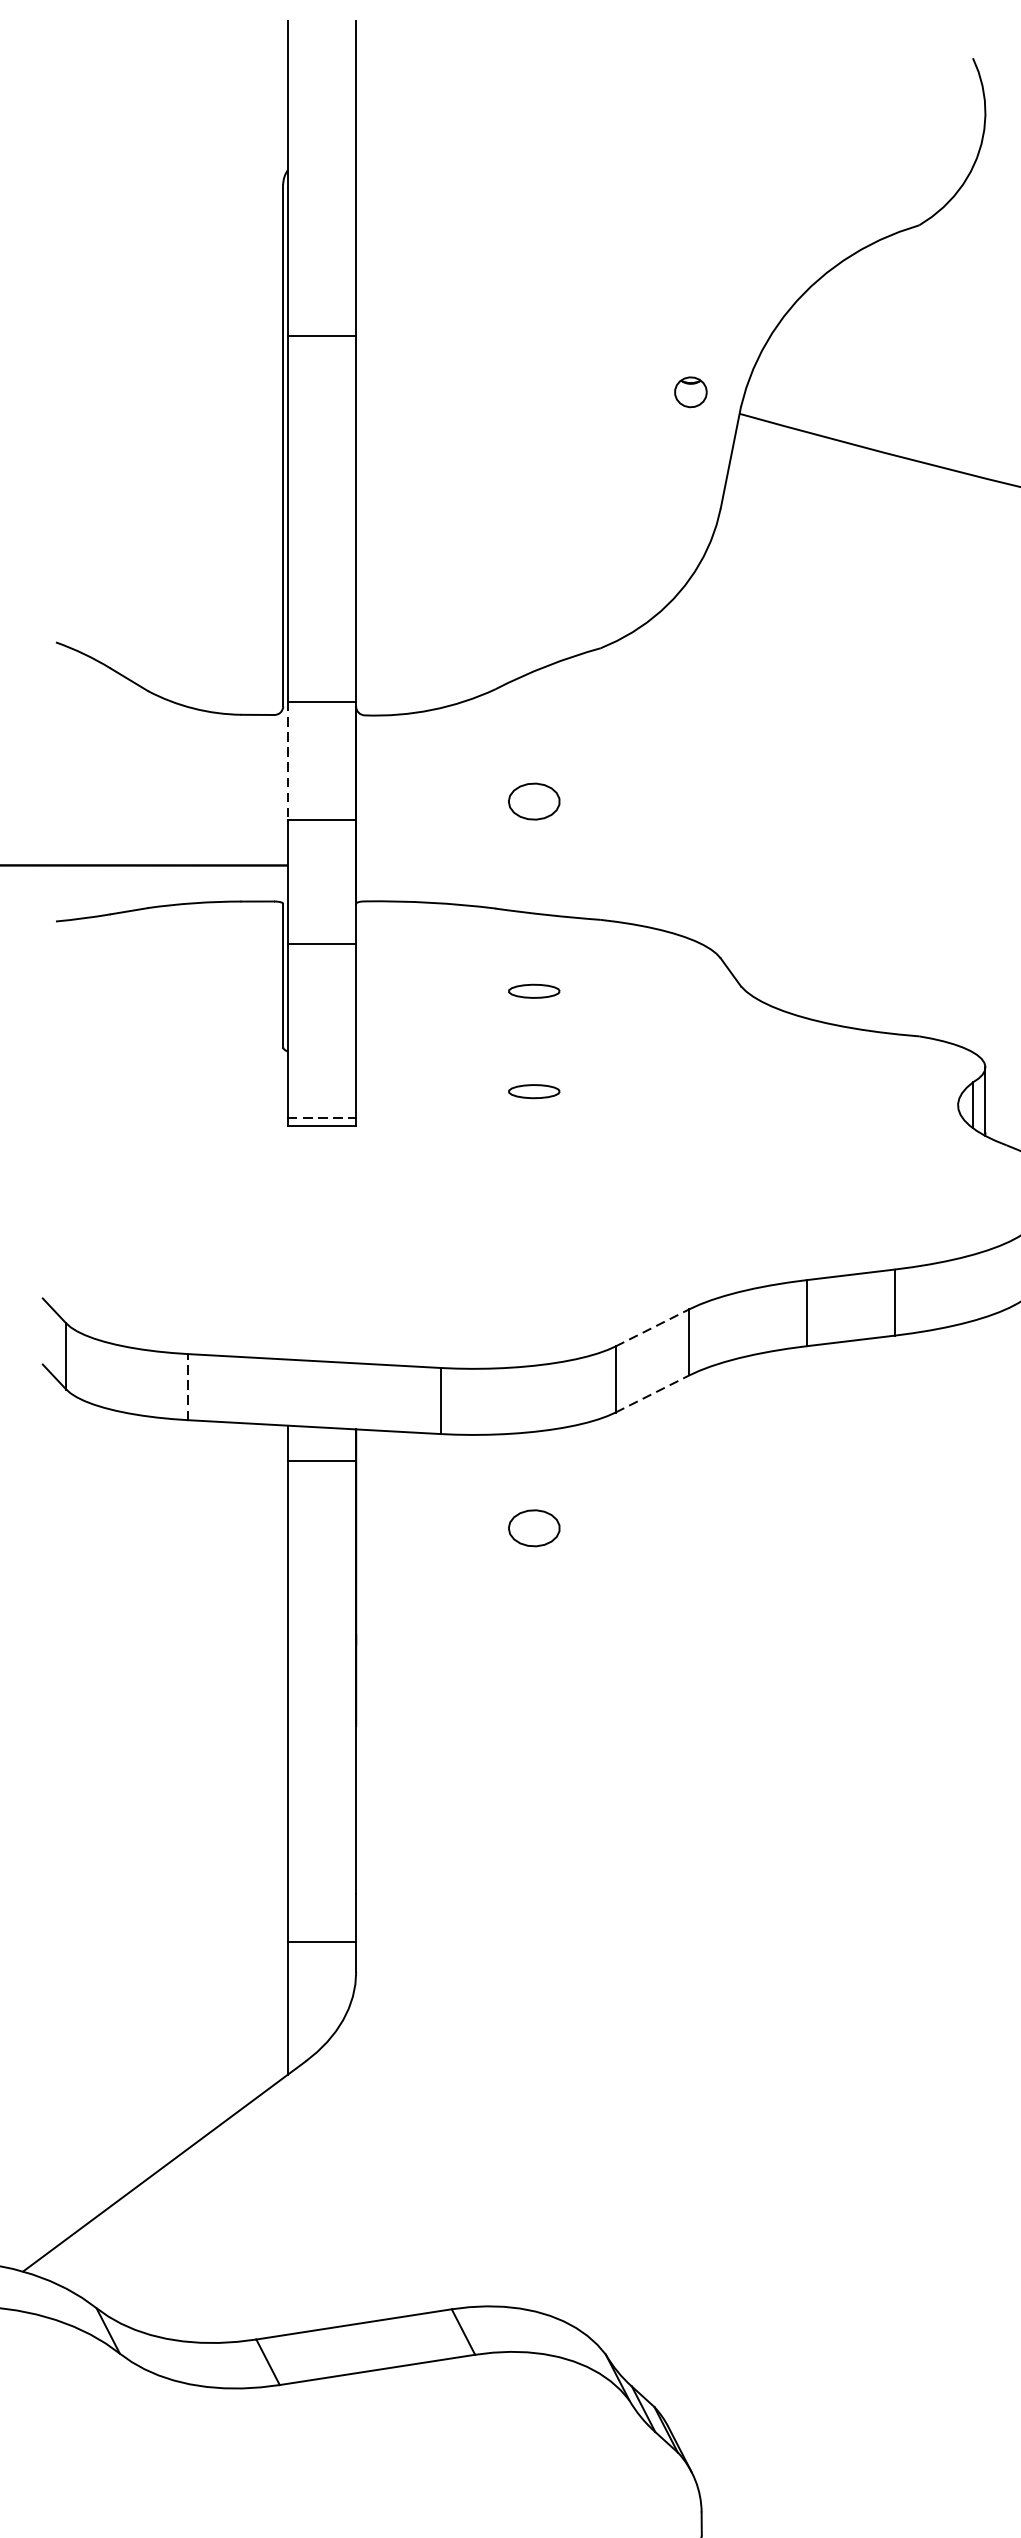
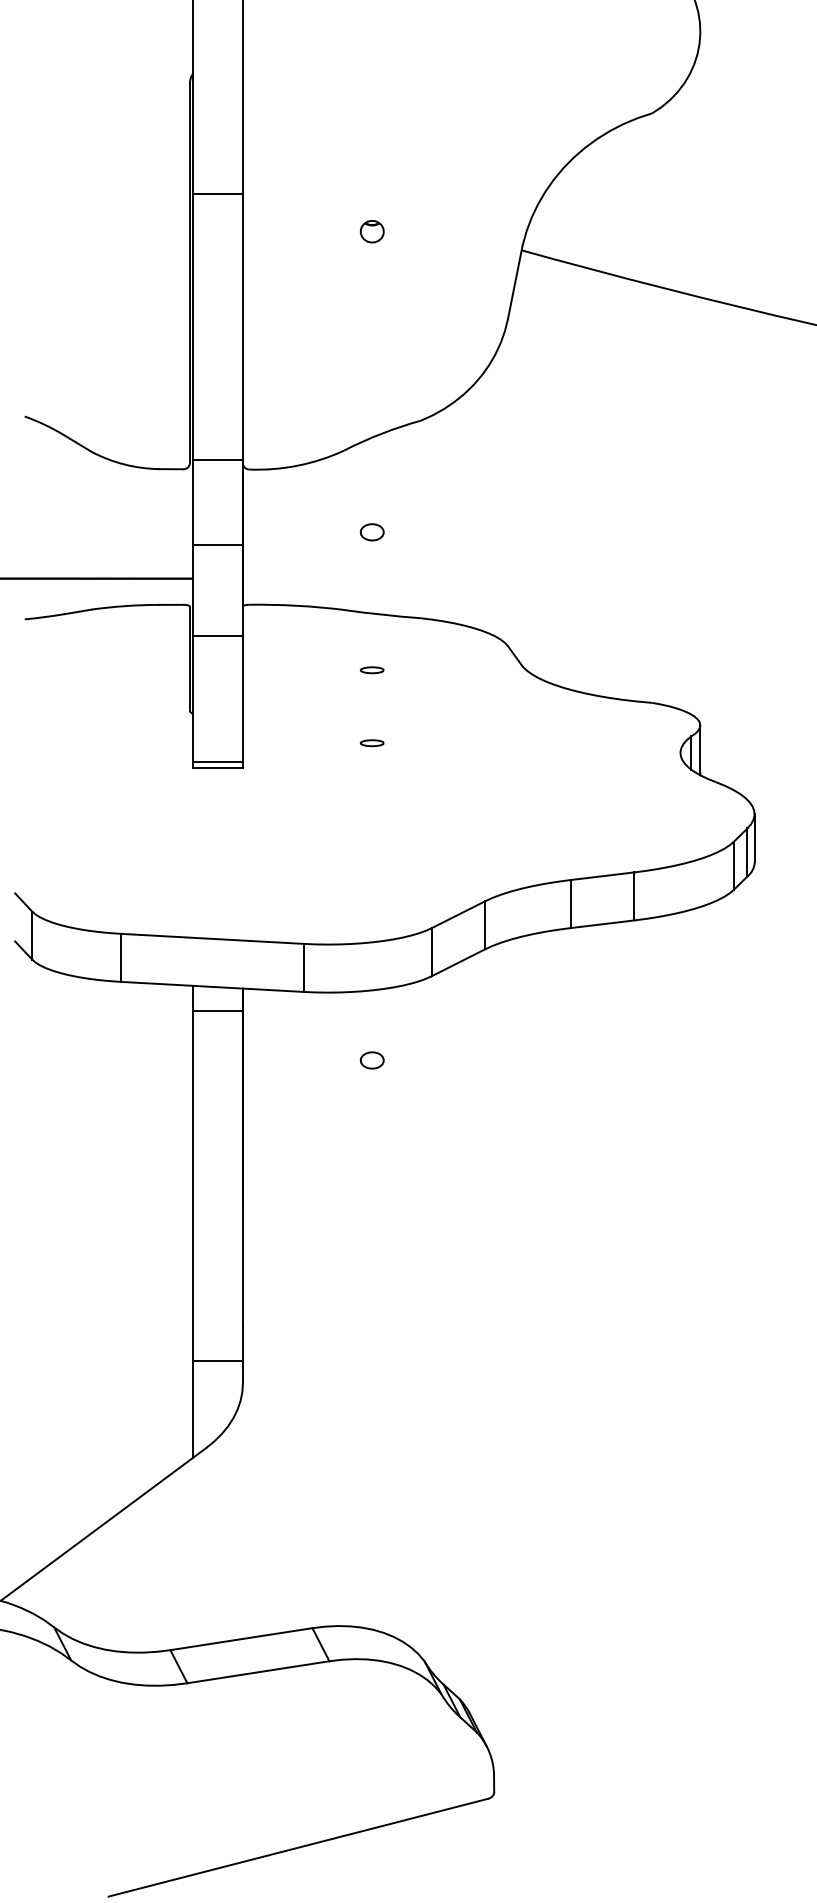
part: (689, 392) -> (371, 231), moved
line: (288, 760) -> (193, 502), dashed -> solid
part: (533, 801) -> (371, 532), size x0.62
part: (533, 991) -> (371, 670), size x0.62
part: (533, 1092) -> (371, 743), size x0.62
line: (322, 1118) -> (218, 762), dashed -> solid
line: (652, 1327) -> (458, 914), dashed -> solid
line: (187, 1386) -> (120, 957), dashed -> solid
line: (652, 1393) -> (458, 962), dashed -> solid
part: (533, 1528) -> (371, 1060), size x0.62

